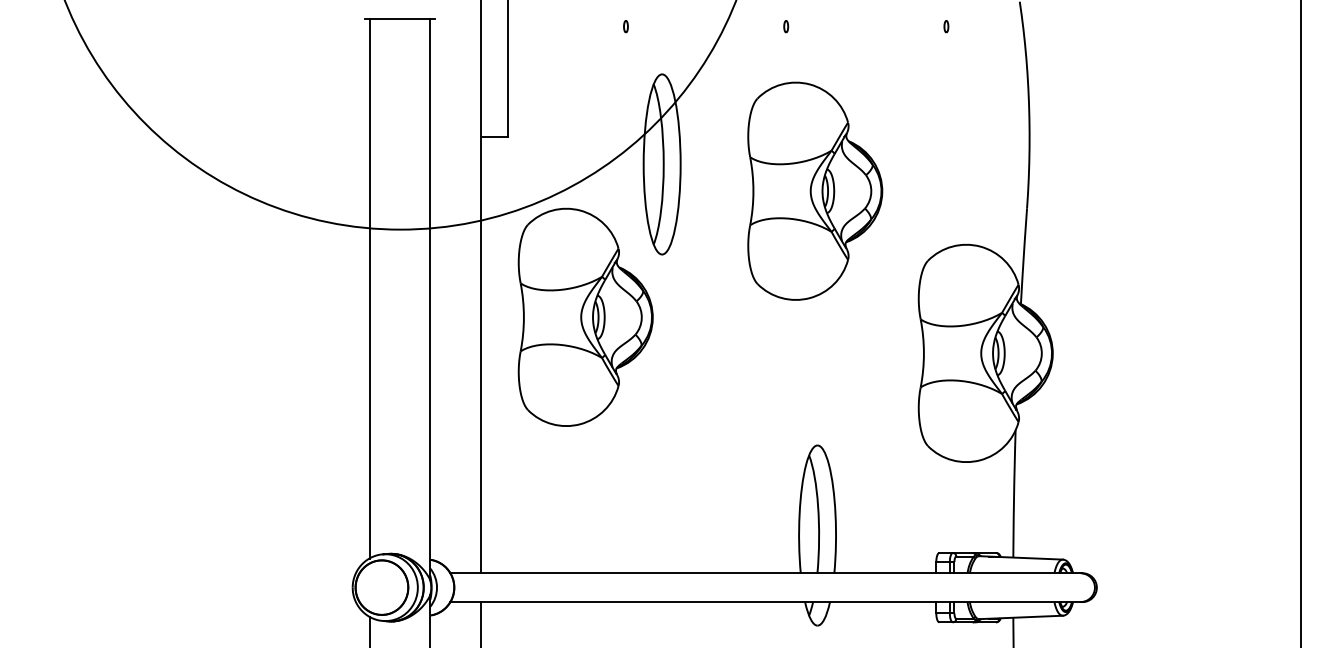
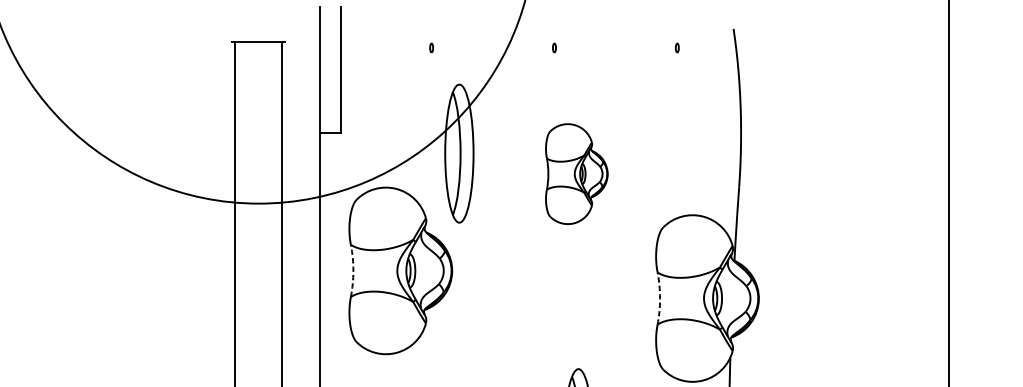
part: (815, 190) -> (576, 173), size x0.6
arc: (523, 317) -> (353, 270), solid -> dashed
arc: (923, 353) -> (659, 298), solid -> dashed

